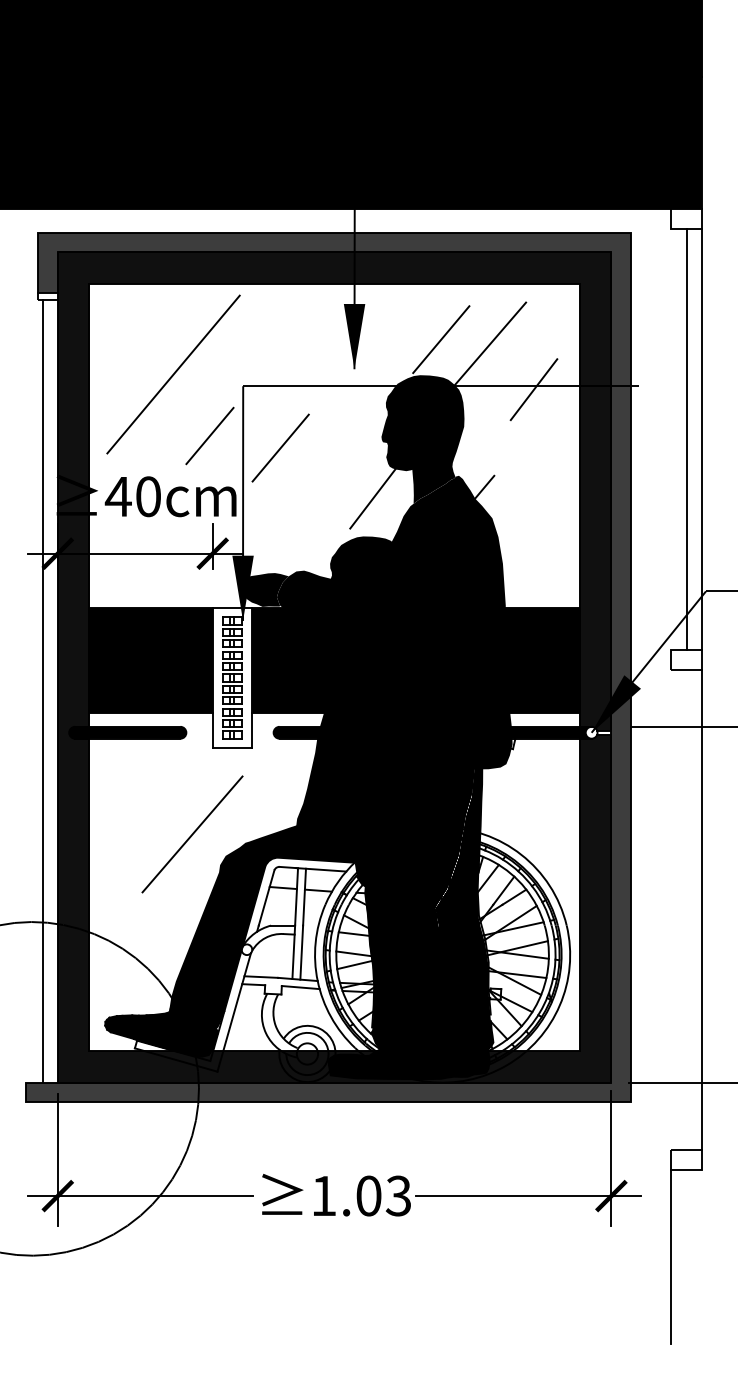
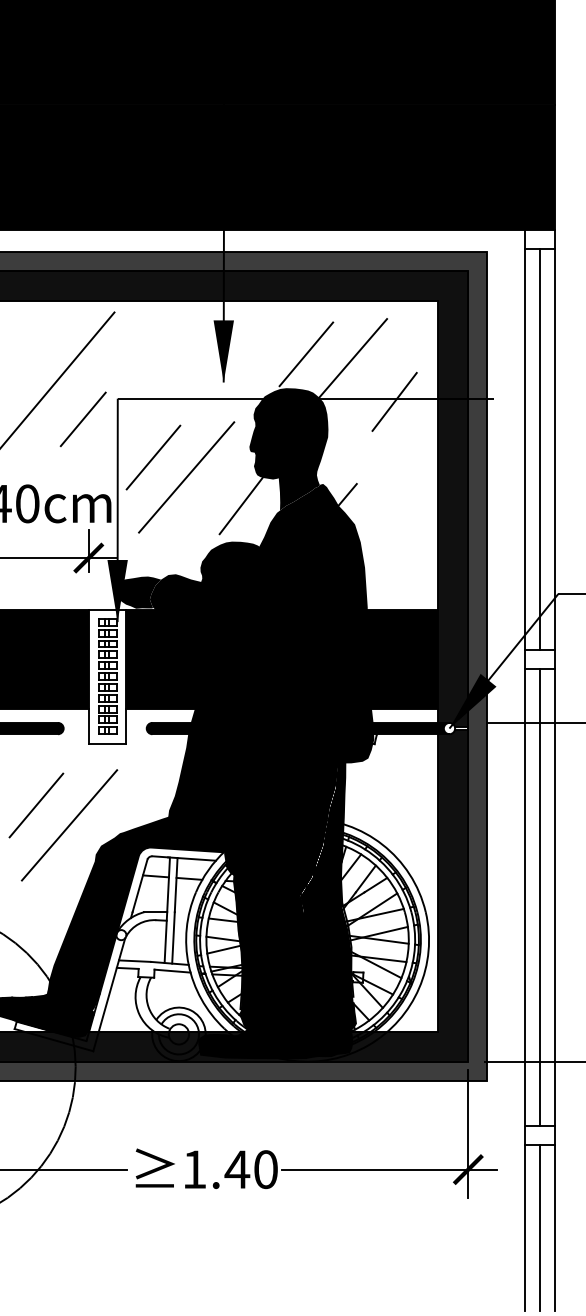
line: (209, 435) -> (82, 418), moved
line: (670, 439) -> (524, 449), added
line: (315, 468) -> (186, 476), added
line: (157, 813) -> (36, 805), added
line: (670, 910) -> (524, 897), added
line: (686, 910) -> (539, 897), added
text: (383, 1195) -> (251, 1169), 1.03 -> 1.40
line: (686, 1256) -> (539, 1227), added
line: (702, 1256) -> (555, 1227), added

